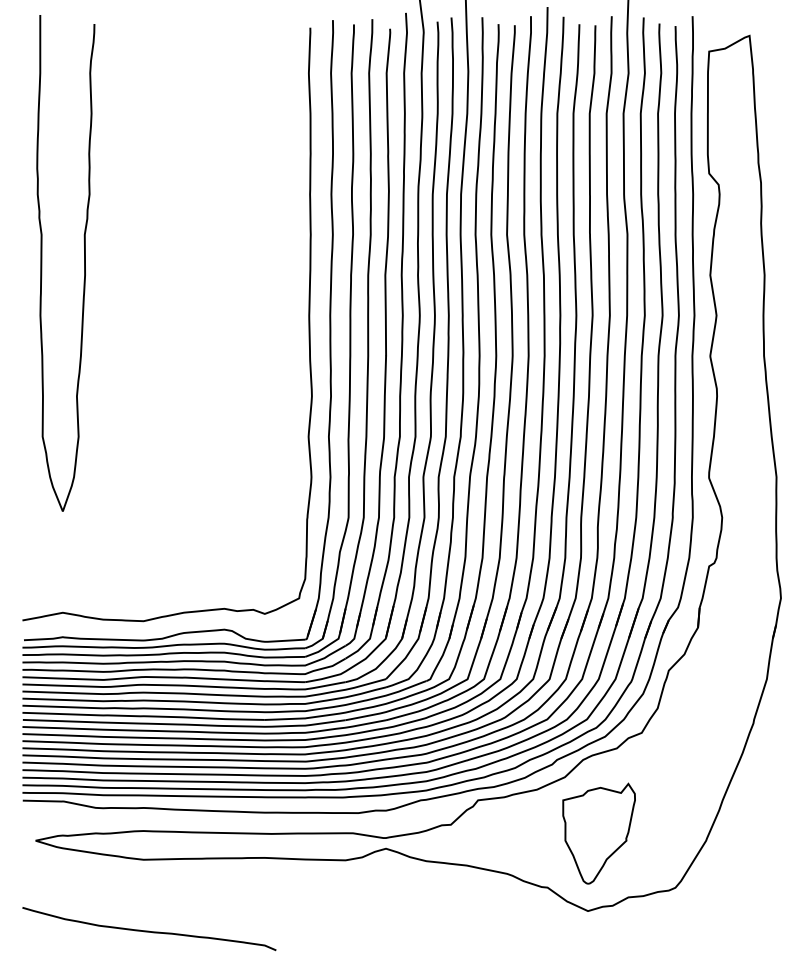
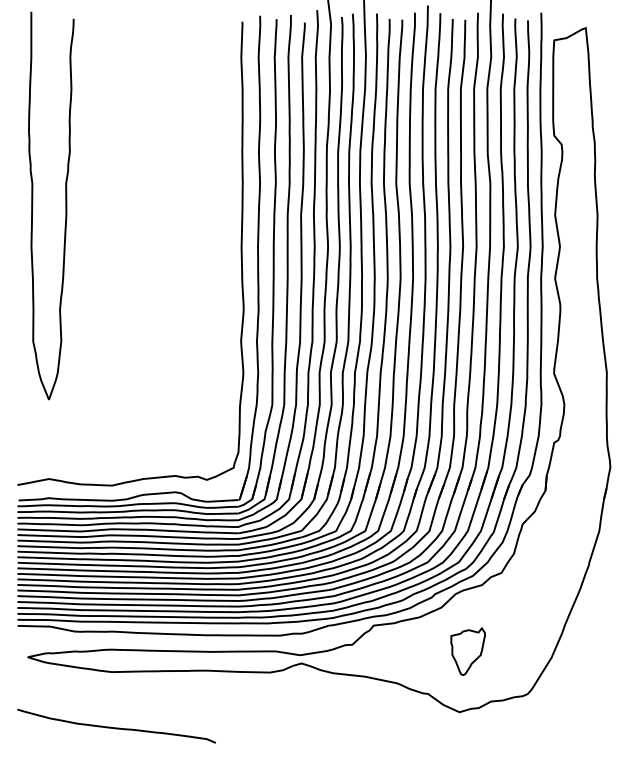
part: (598, 833) -> (467, 651), size x0.6

